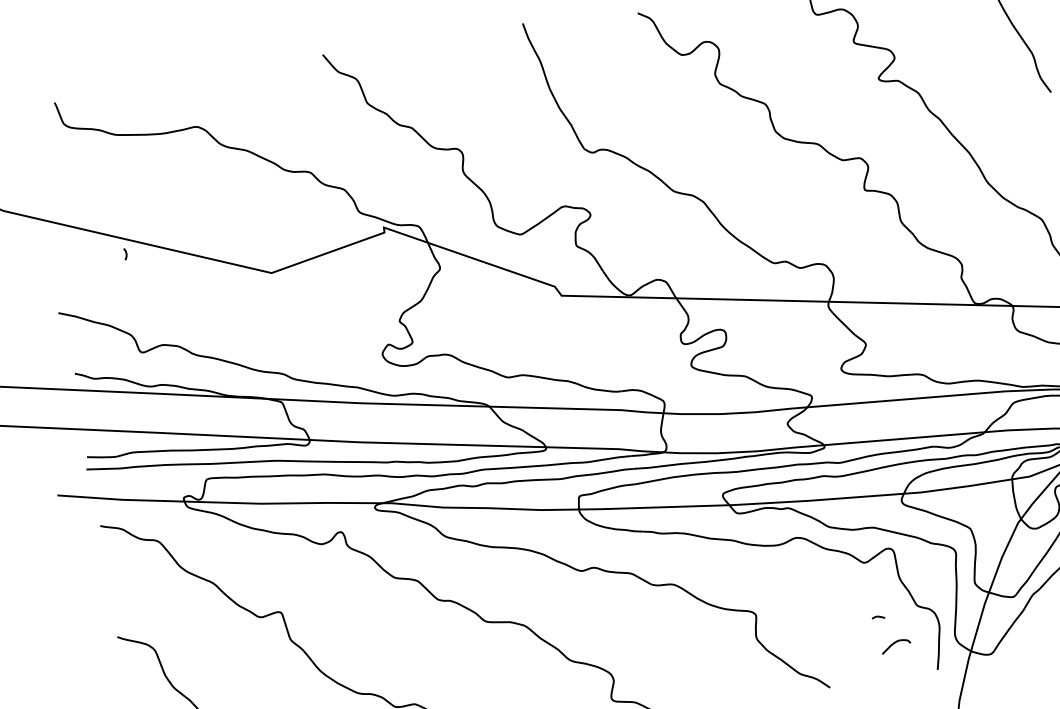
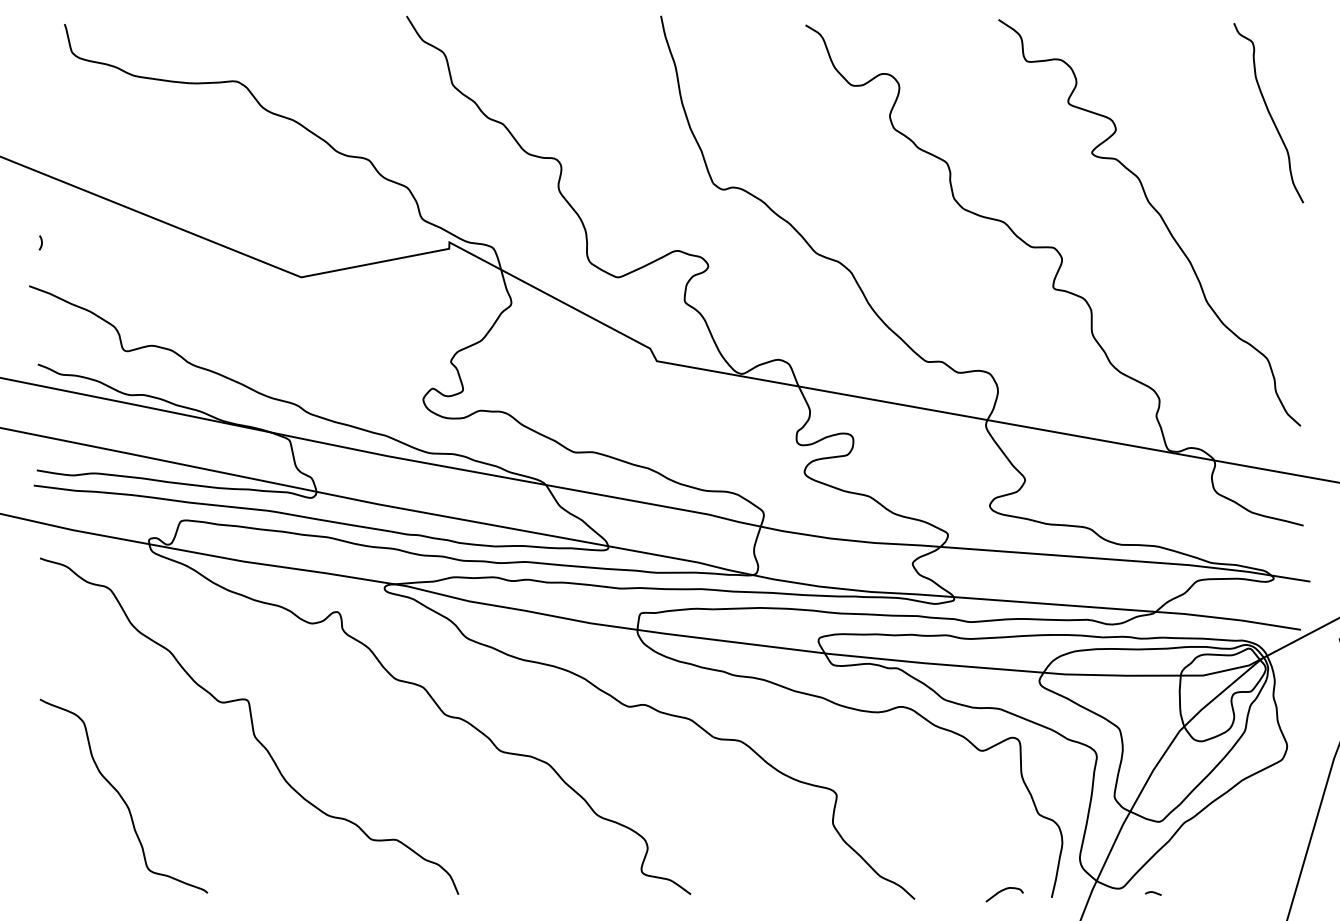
curve: (126, 253) -> (41, 242), moved
curve: (878, 617) -> (1153, 893), moved
curve: (894, 644) -> (1002, 891), moved

